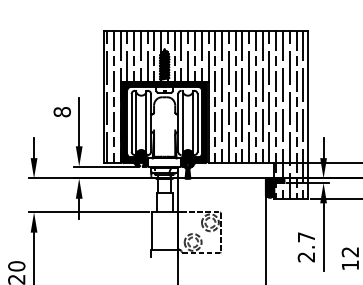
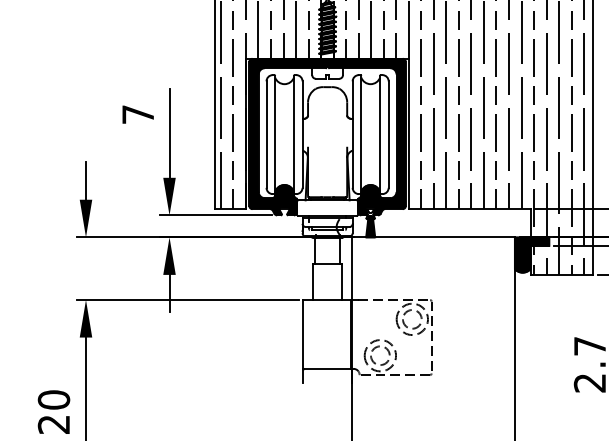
text: (61, 112) -> (136, 115), 8 -> 7

